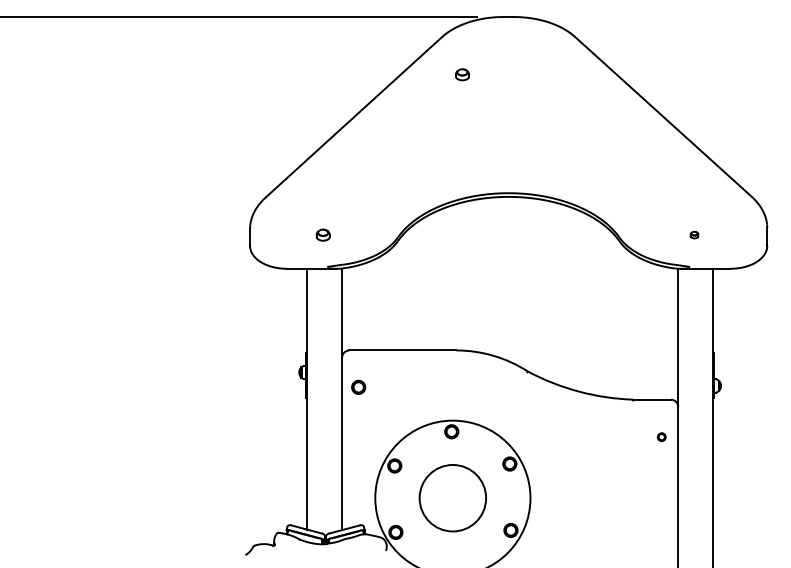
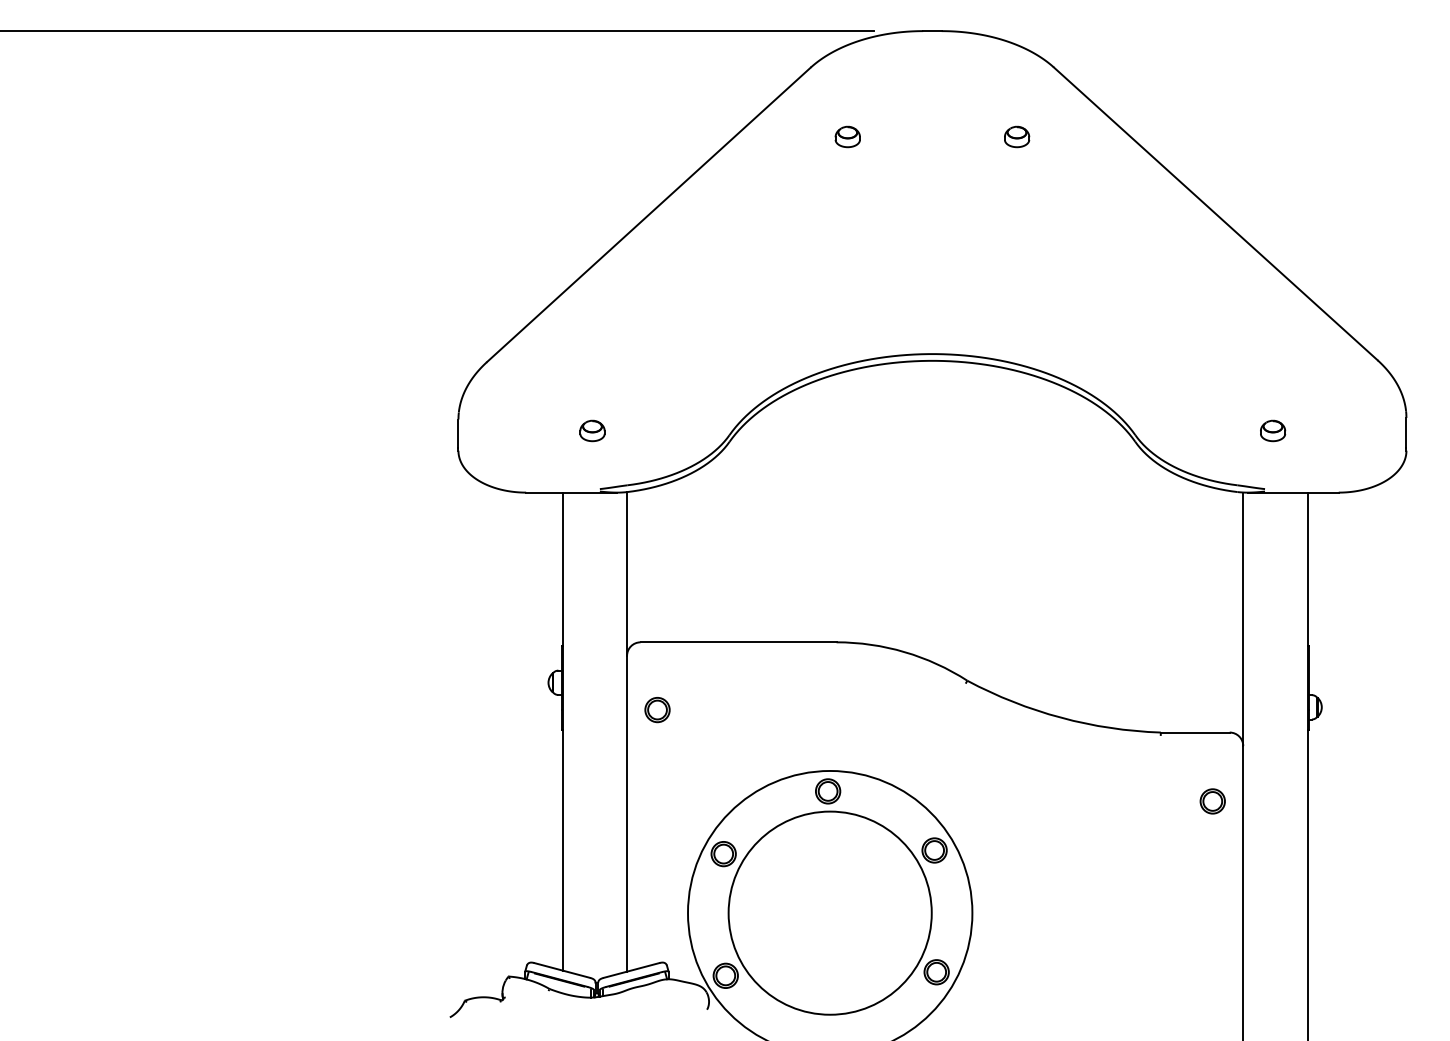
part: (554, 74) -> (1016, 136), added
part: (694, 234) -> (1273, 429), size x1.67
part: (661, 436) -> (1212, 800), size x1.67
circle: (452, 497) -> (829, 911), size x1.67

